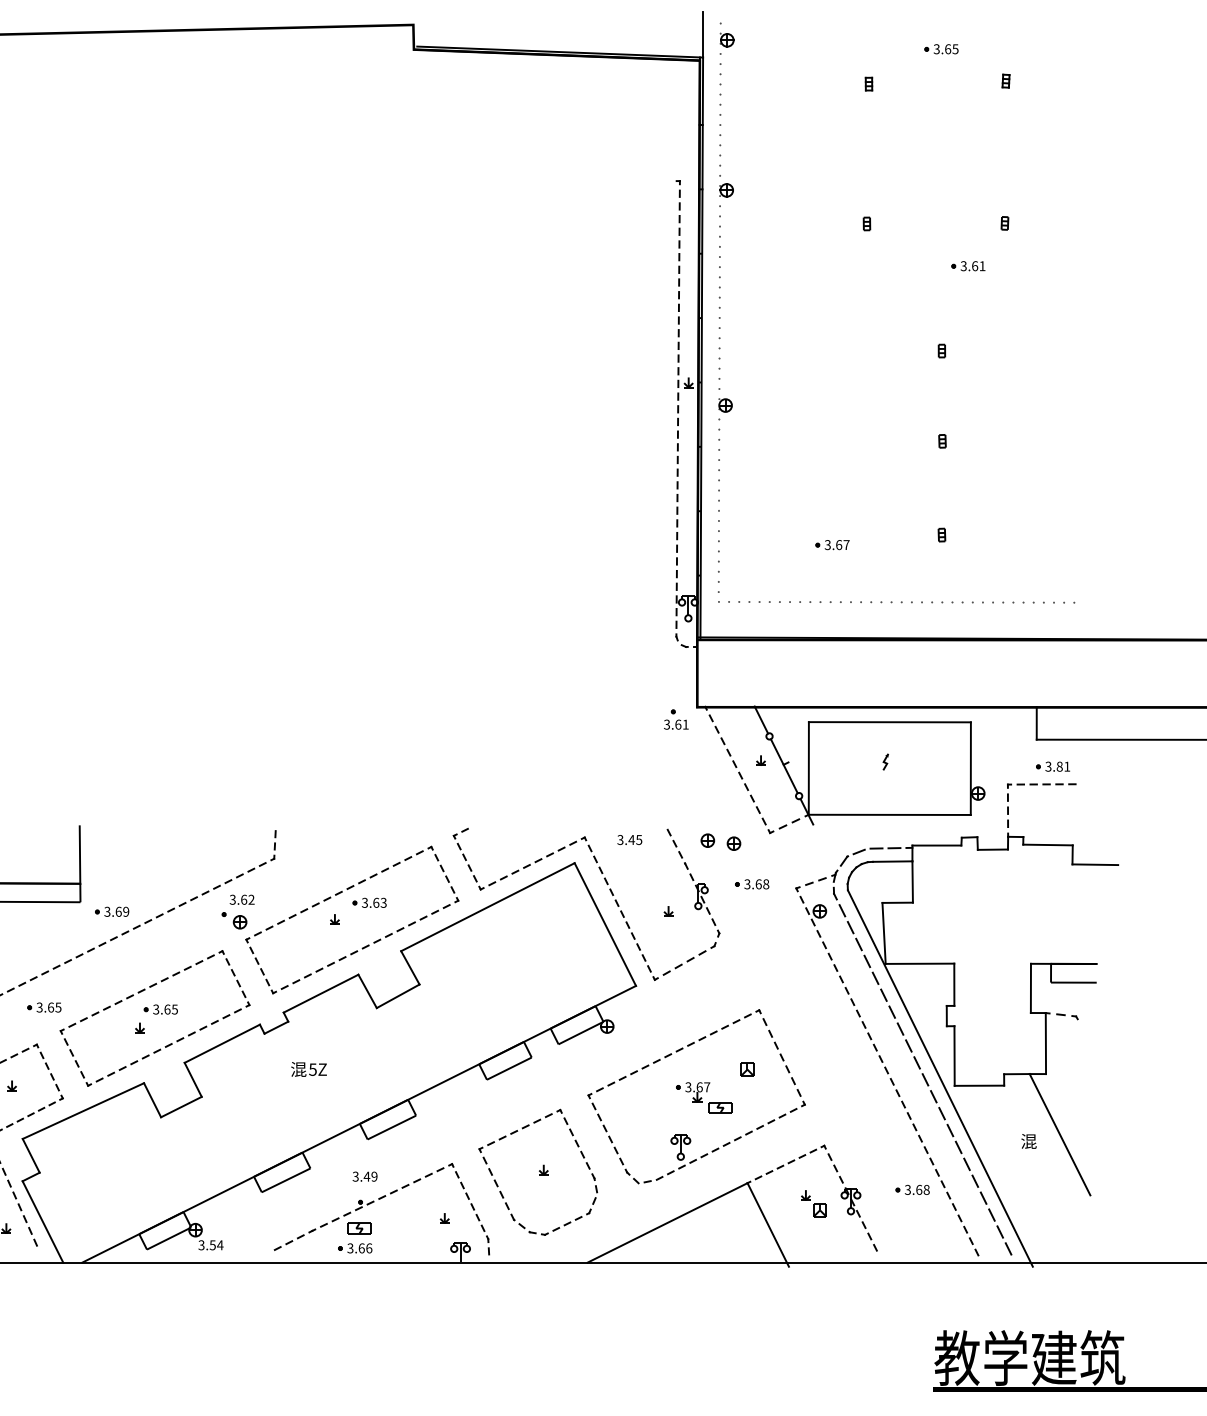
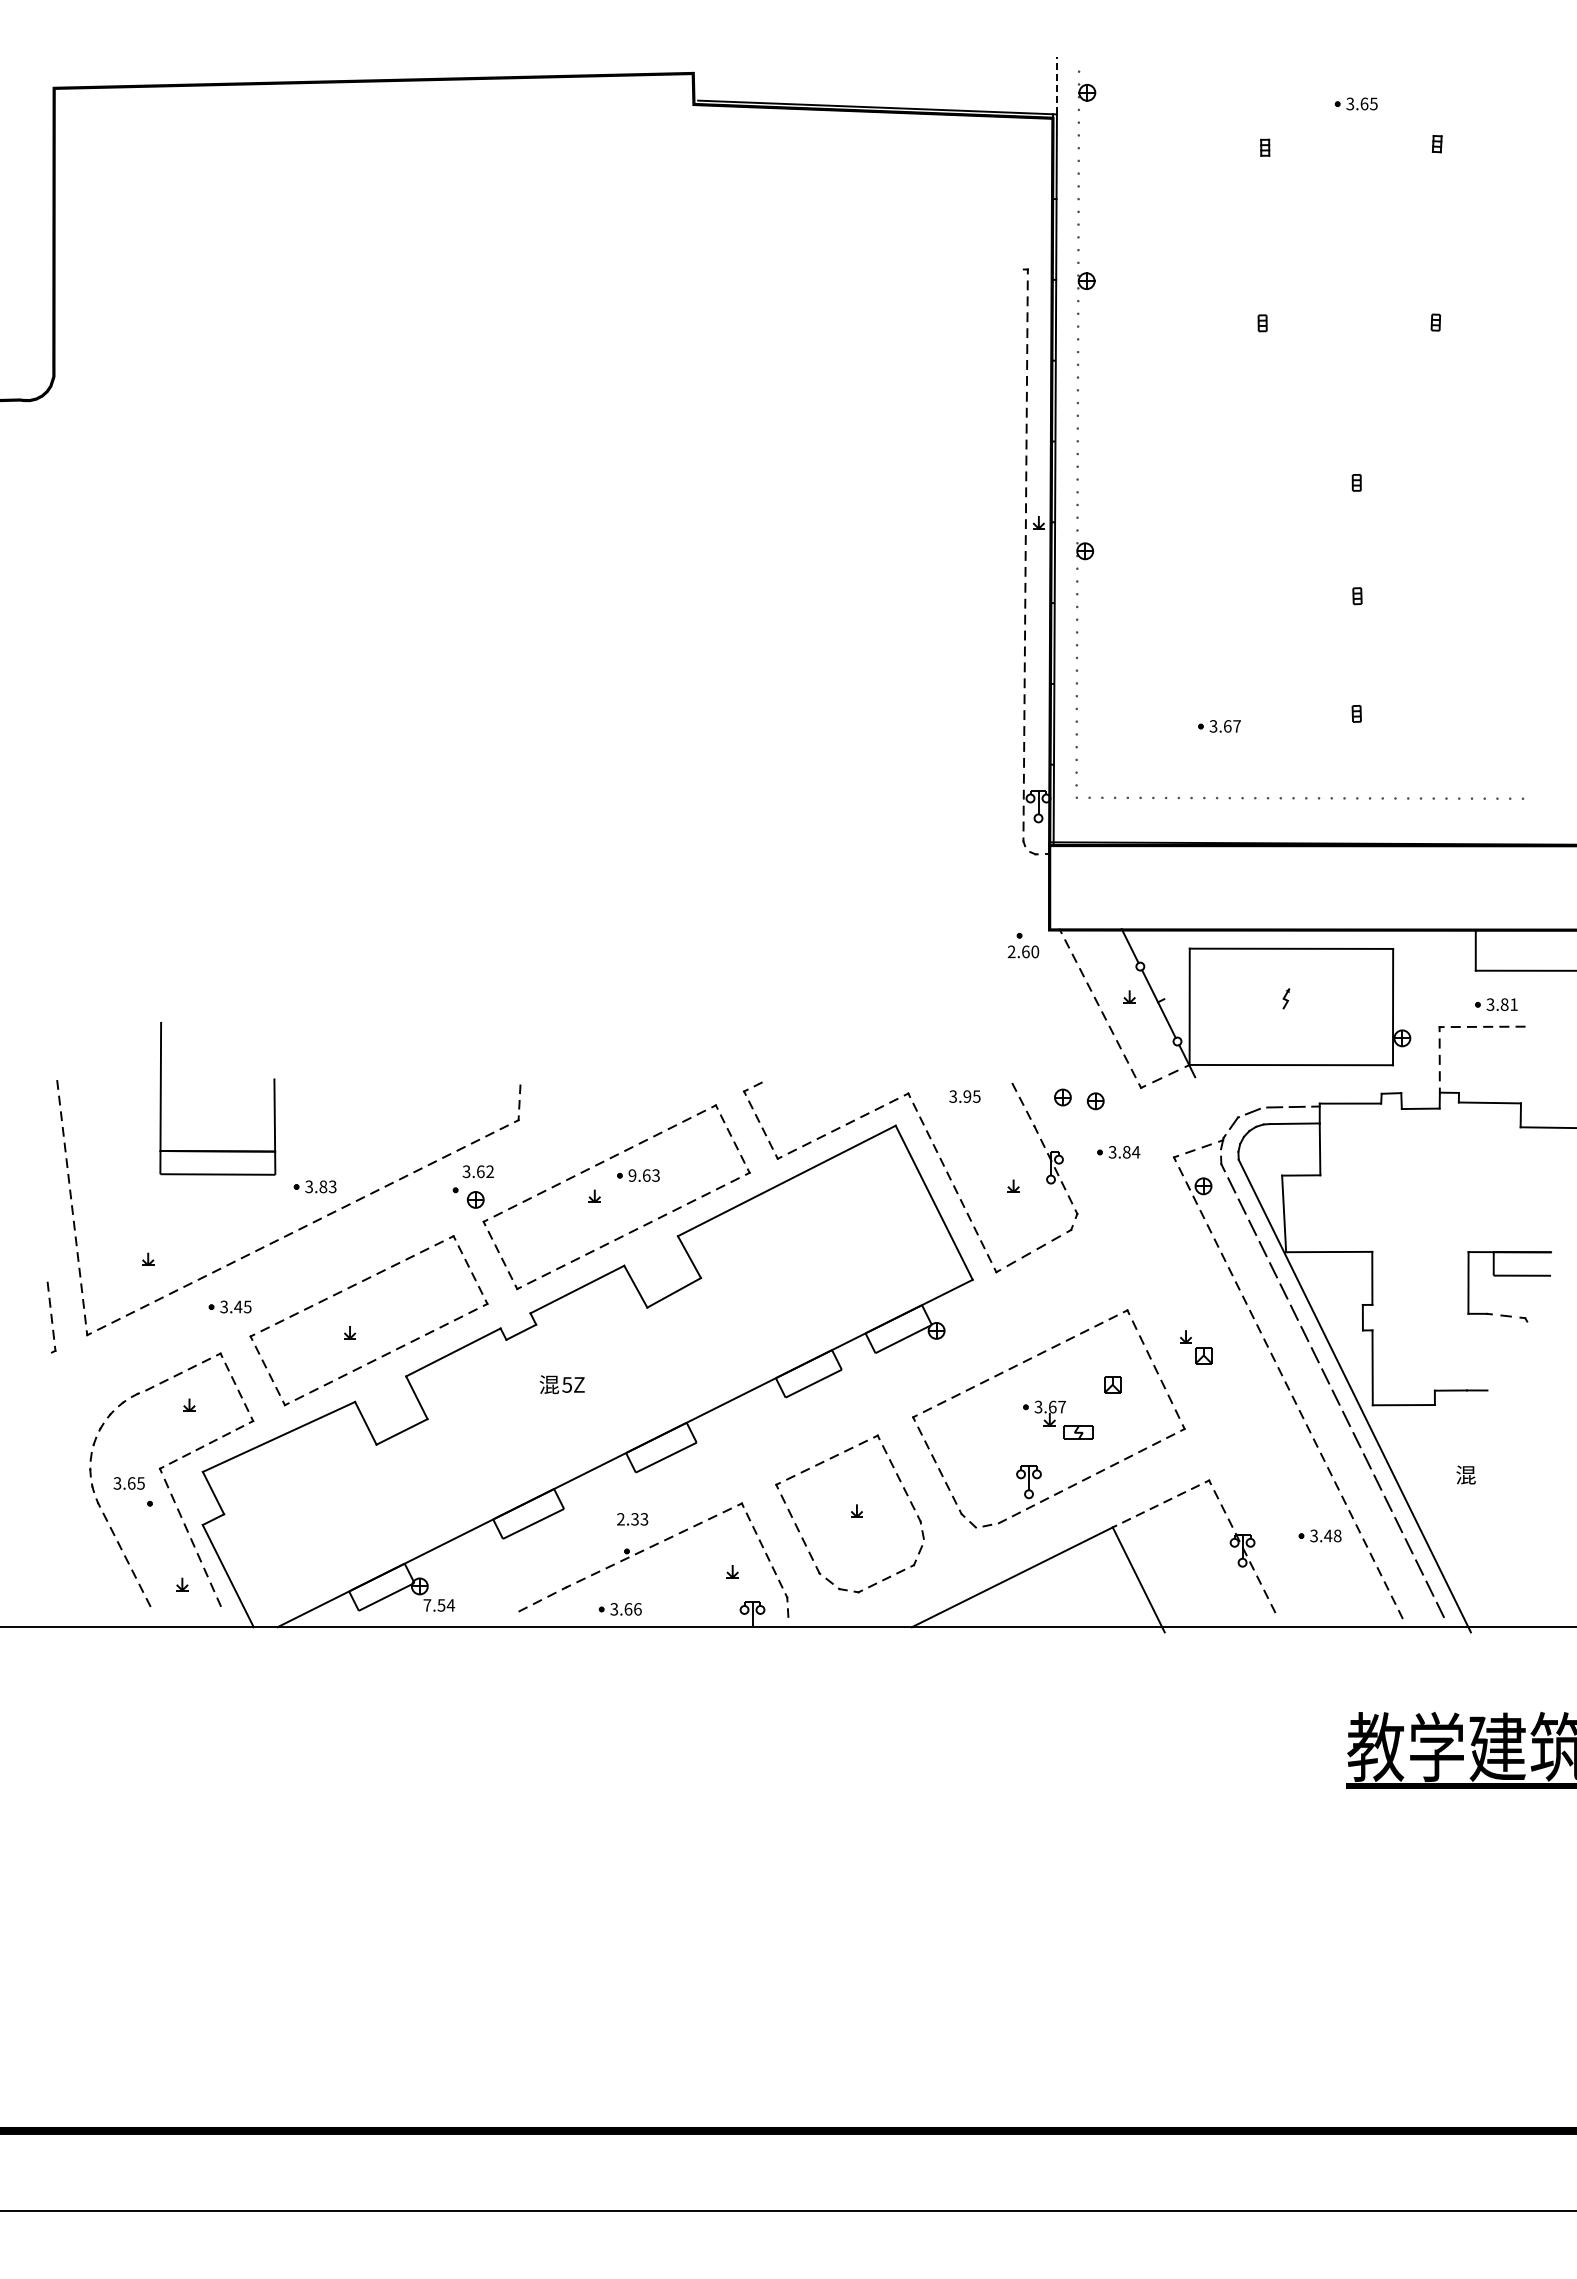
line: (702, 34) -> (1056, 85), solid -> dashed
part: (968, 266) -> (1389, 376), removed
text: (676, 724) -> (1023, 951), 3.61 -> 2.60
text: (631, 839) -> (967, 1096), 3.45 -> 3.95
text: (762, 884) -> (1131, 1152), 3.68 -> 3.84
text: (364, 902) -> (632, 1175), 3.63 -> 9.63
text: (122, 911) -> (327, 1186), 3.69 -> 3.83
text: (51, 1007) -> (238, 1306), 3.65 -> 3.45
part: (161, 1009) -> (376, 1309), removed
line: (1046, 1043) -> (1487, 1351), removed
line: (1059, 1134) -> (1504, 1466), removed
text: (364, 1176) -> (632, 1519), 3.49 -> 2.33
text: (919, 1189) -> (1328, 1535), 3.68 -> 3.48
part: (814, 1203) -> (1196, 1347), moved
part: (359, 1228) -> (625, 1584), removed
text: (201, 1245) -> (427, 1605), 3.54 -> 7.54

